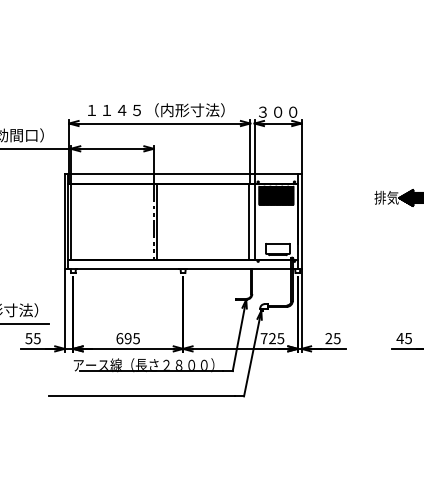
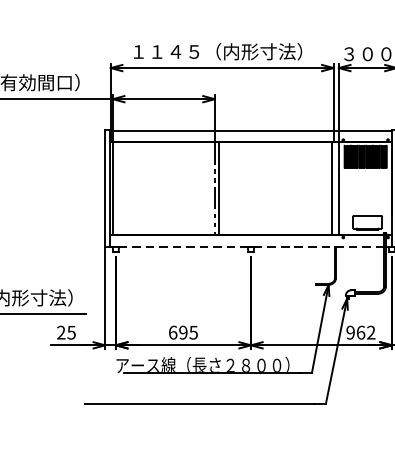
line: (183, 269) -> (251, 247), solid -> dashed
text: (28, 338) -> (60, 332), 55 -> 25
text: (272, 338) -> (360, 332), 725 -> 962

